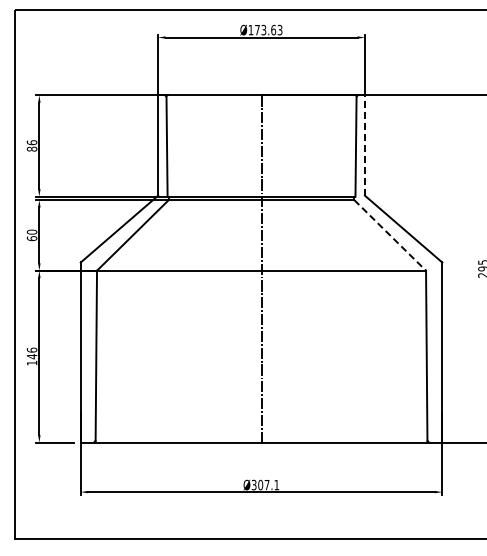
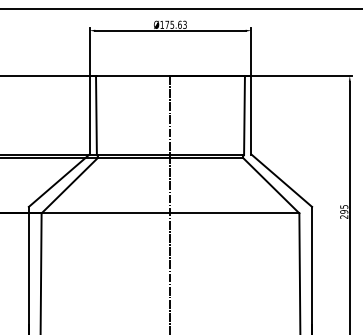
text: (263, 29) -> (172, 24), Ø173.63 -> Ø175.63
line: (364, 145) -> (251, 115), dashed -> solid
line: (390, 235) -> (271, 185), dashed -> solid

